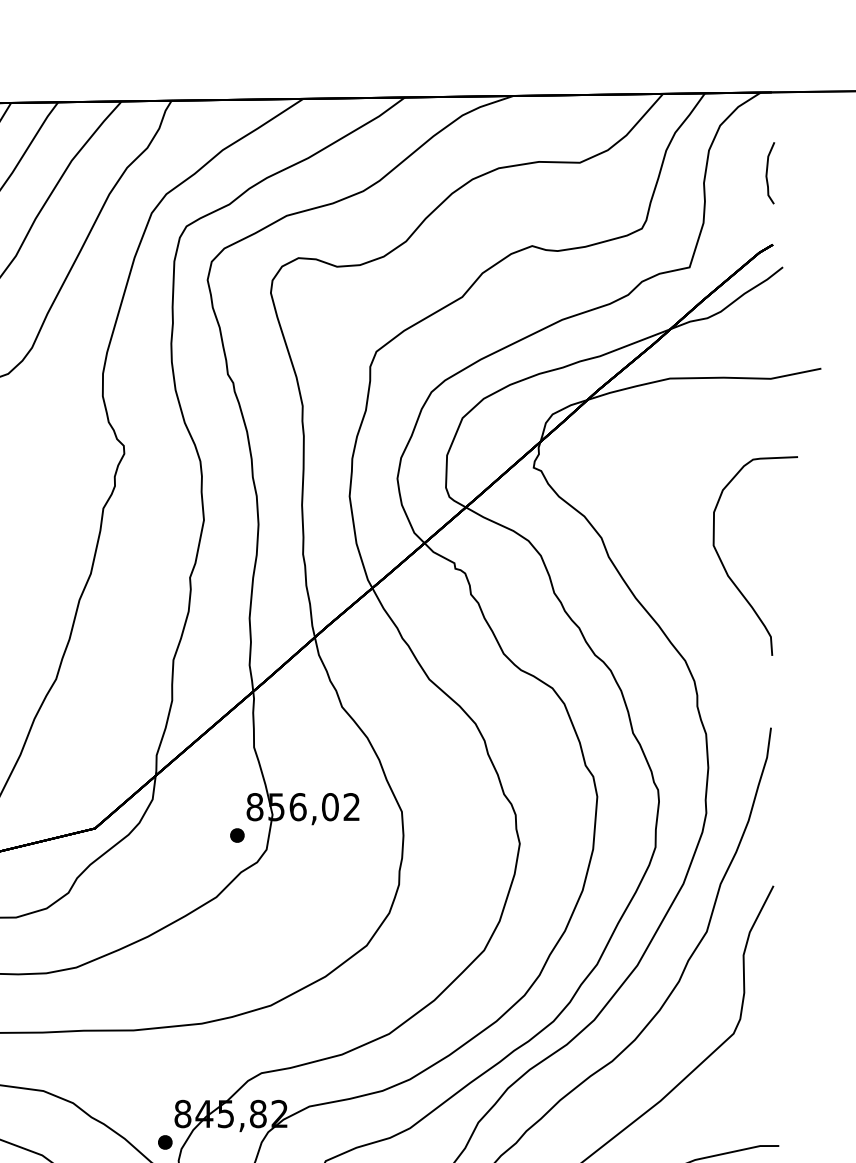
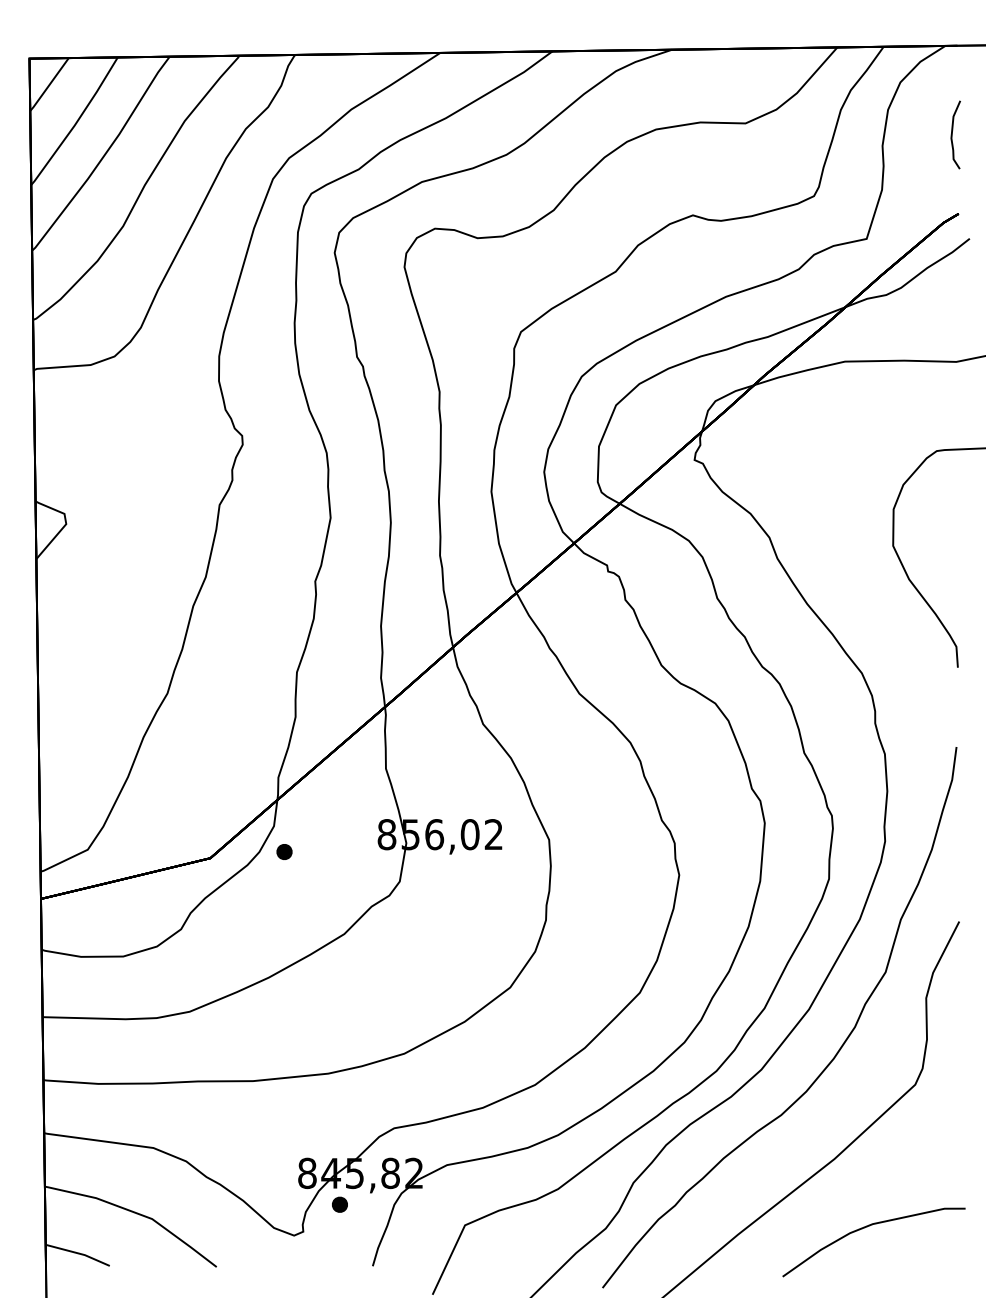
part: (237, 835) -> (284, 851), moved
part: (164, 1142) -> (339, 1204), moved

